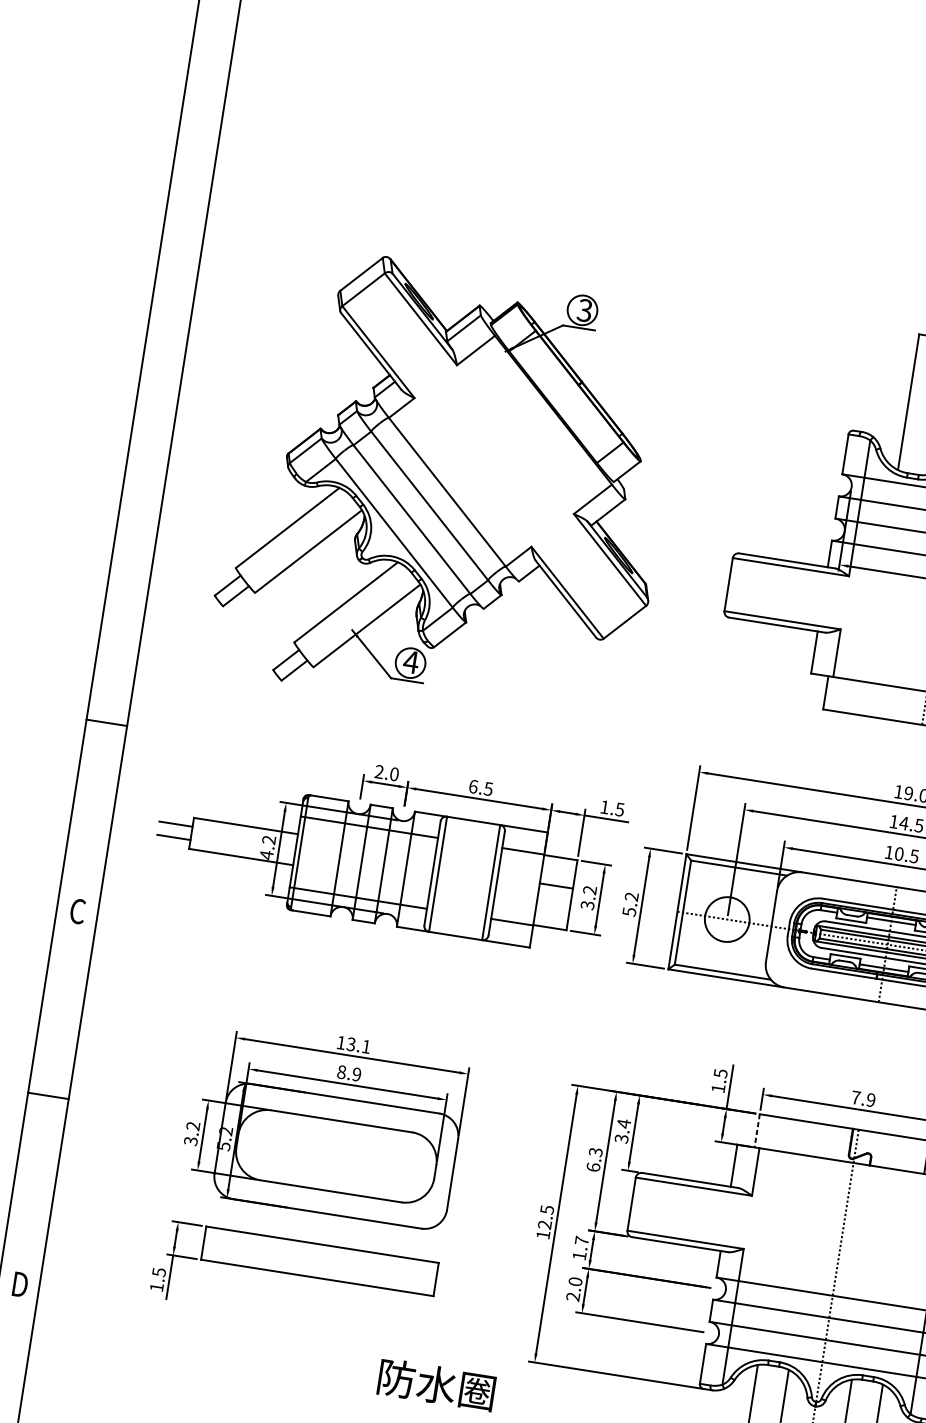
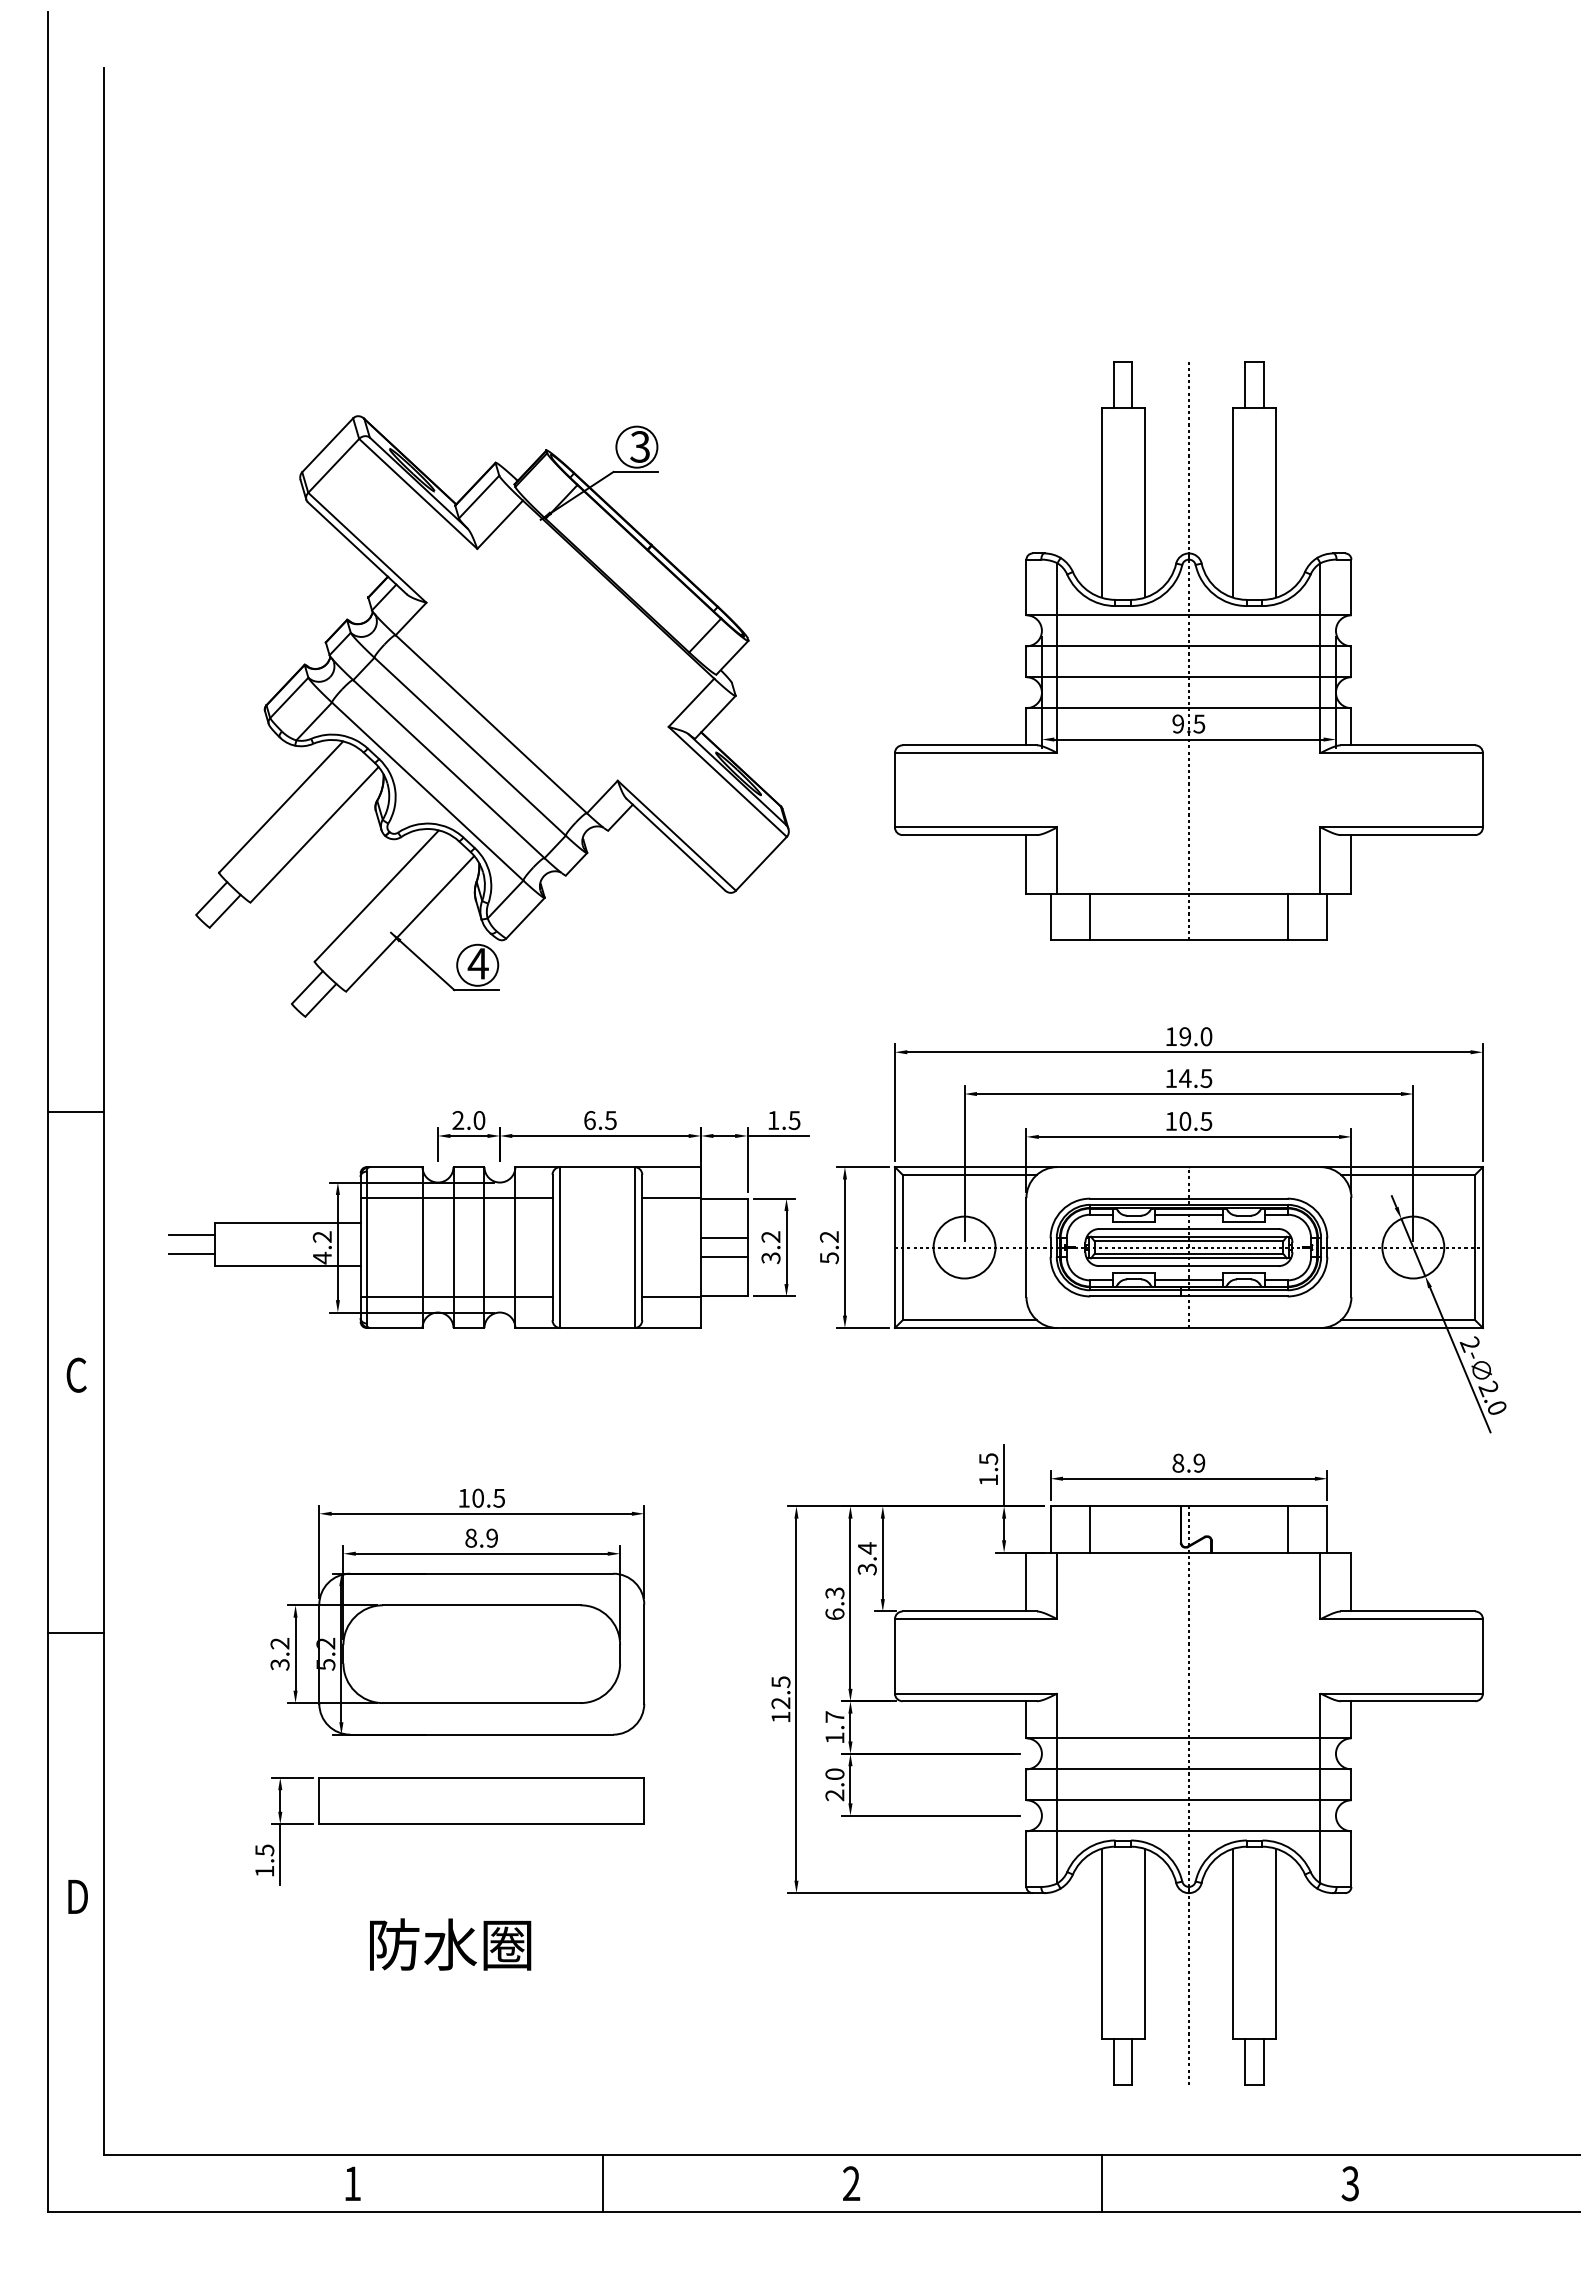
line: (854, 696) -> (1090, 916), added
line: (554, 899) -> (724, 1256), added
text: (358, 1045) -> (488, 1497), 13.1 -> 10.5
text: (856, 1097) -> (1178, 1462), 7.9 -> 8.9
line: (757, 1130) -> (1050, 1529), dashed -> solid
line: (785, 1135) -> (1090, 1529), added
text: (436, 1384) -> (450, 1944), moved

